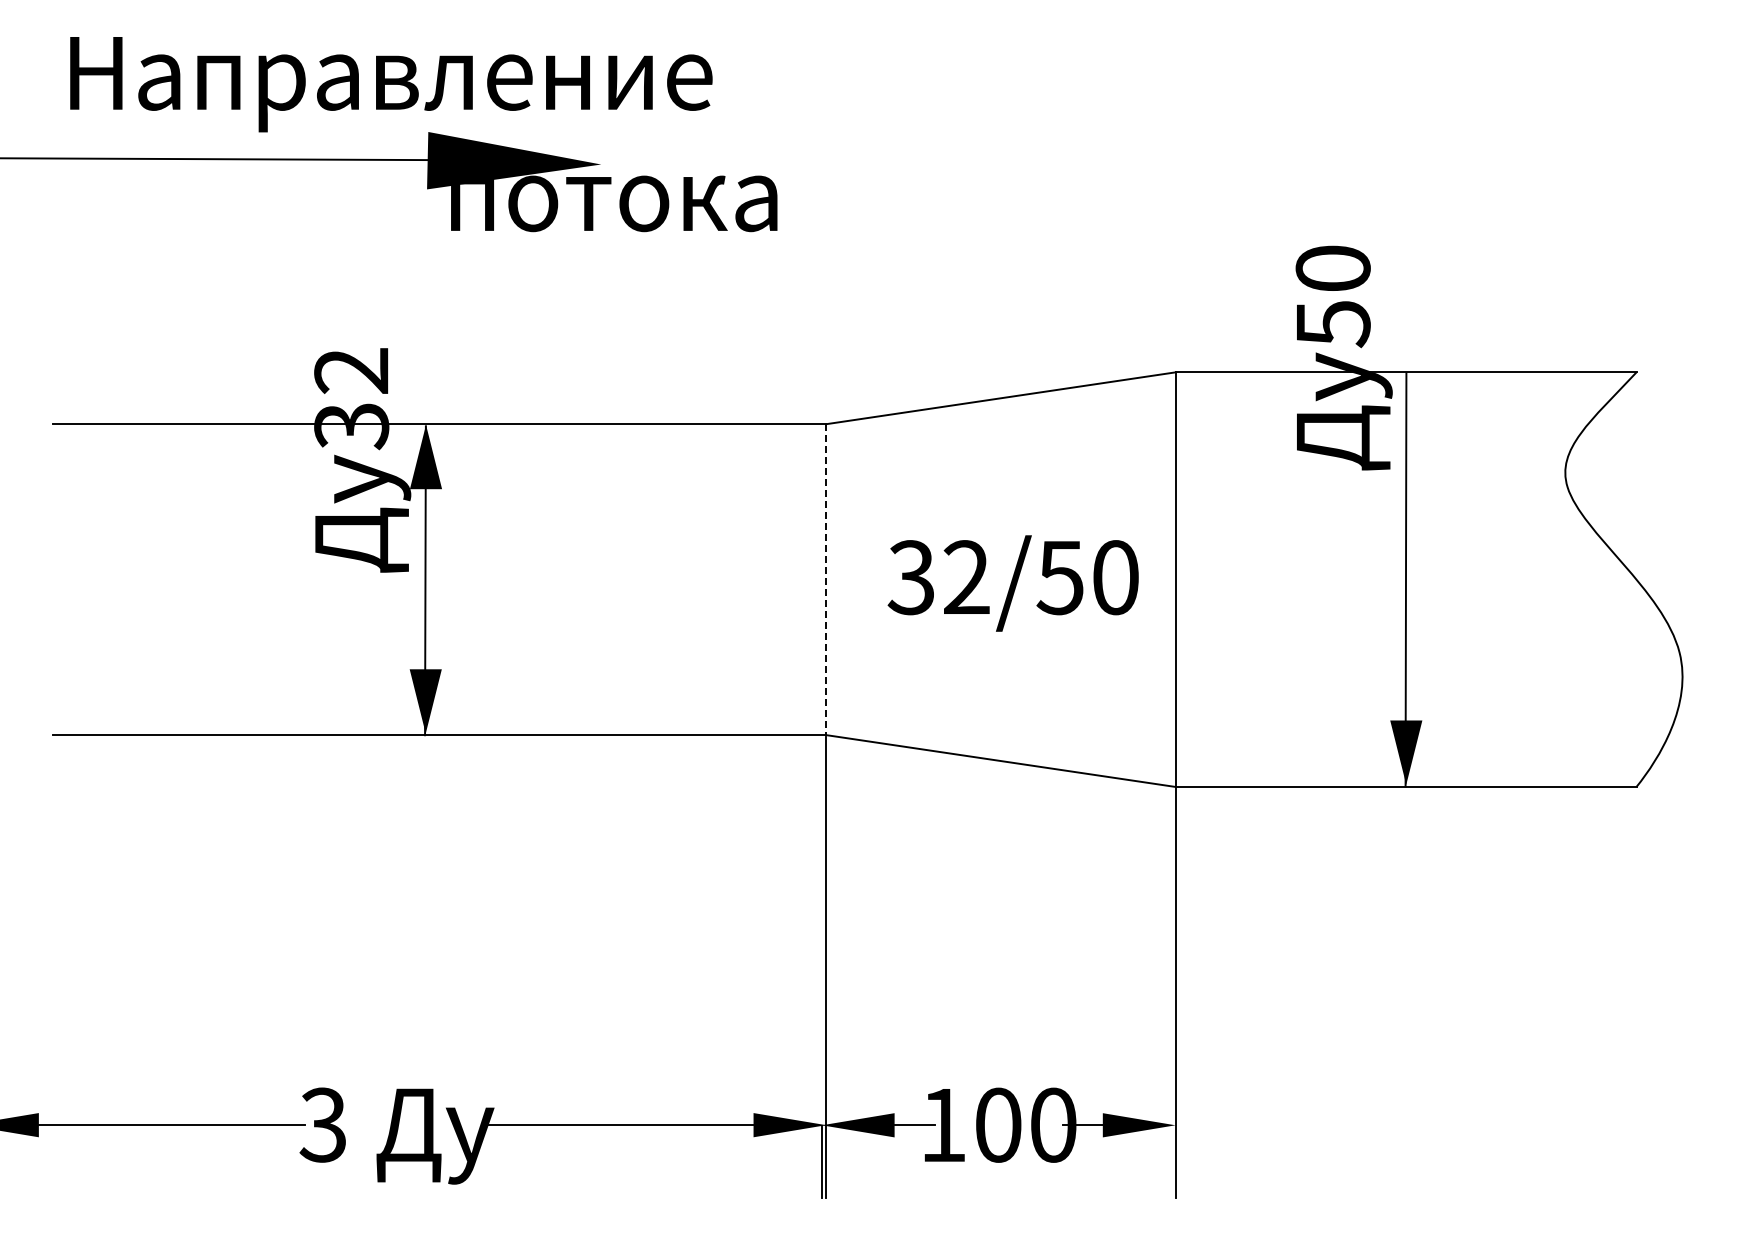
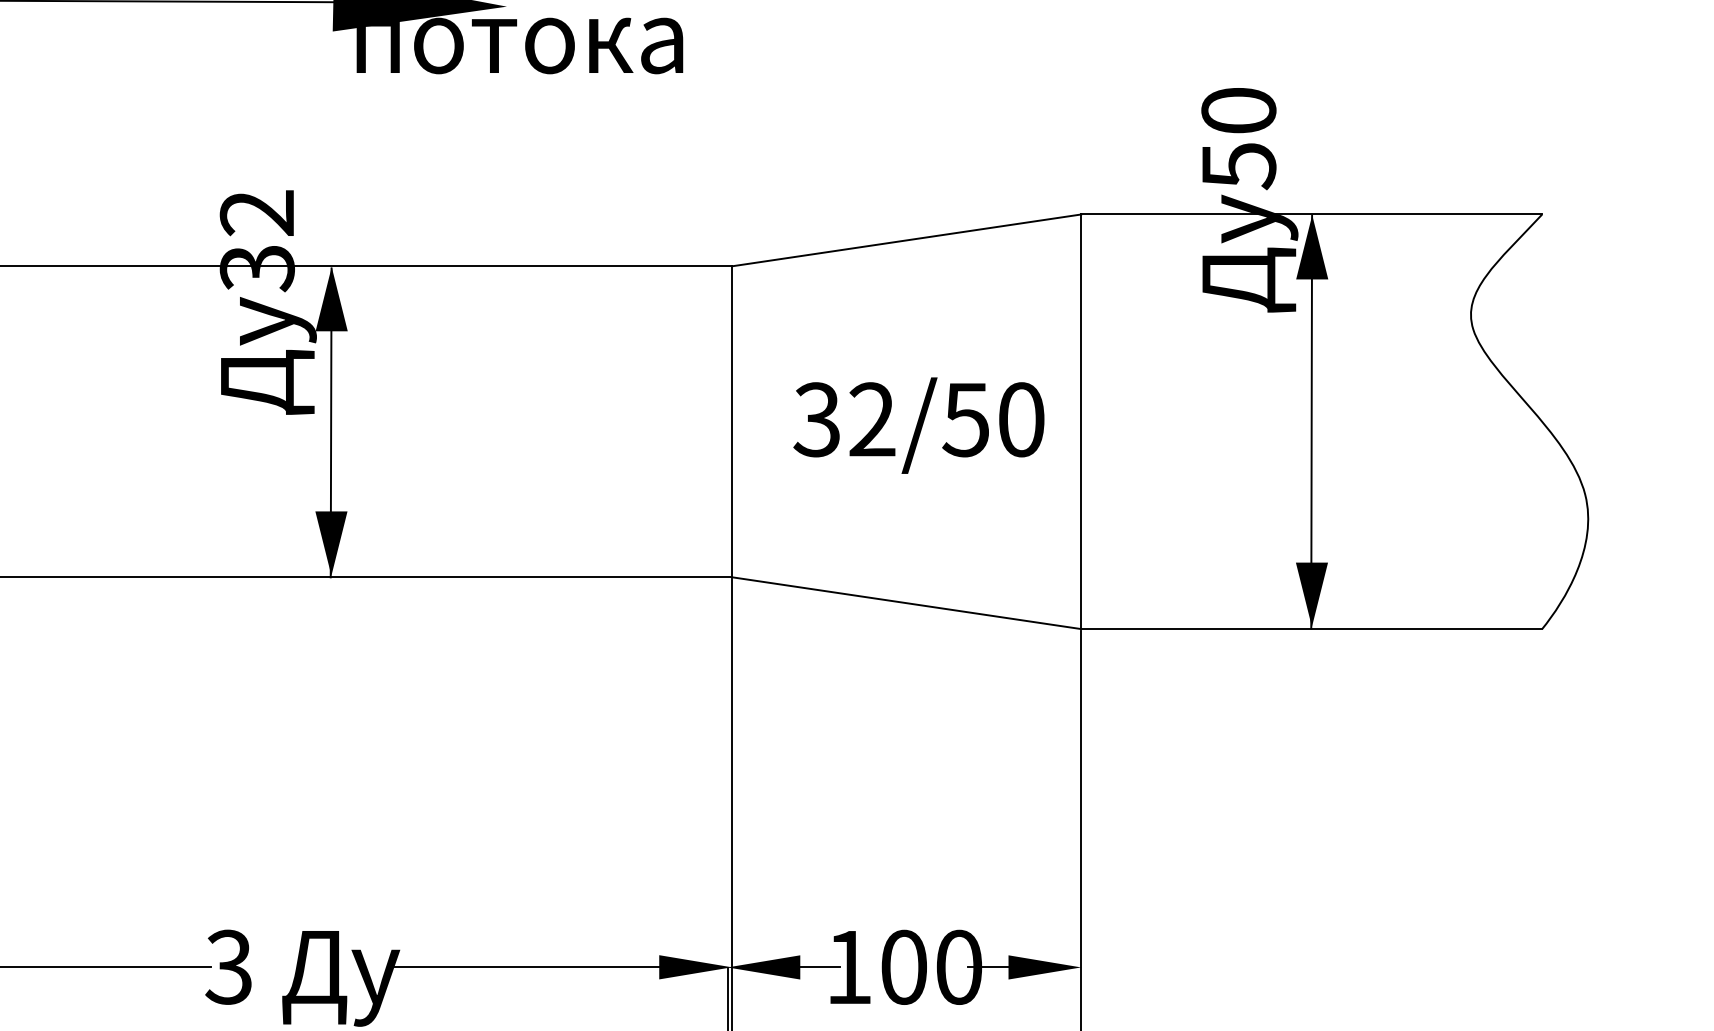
fill: (1406, 404) -> (1312, 246), added
line: (826, 580) -> (732, 422), dashed -> solid

